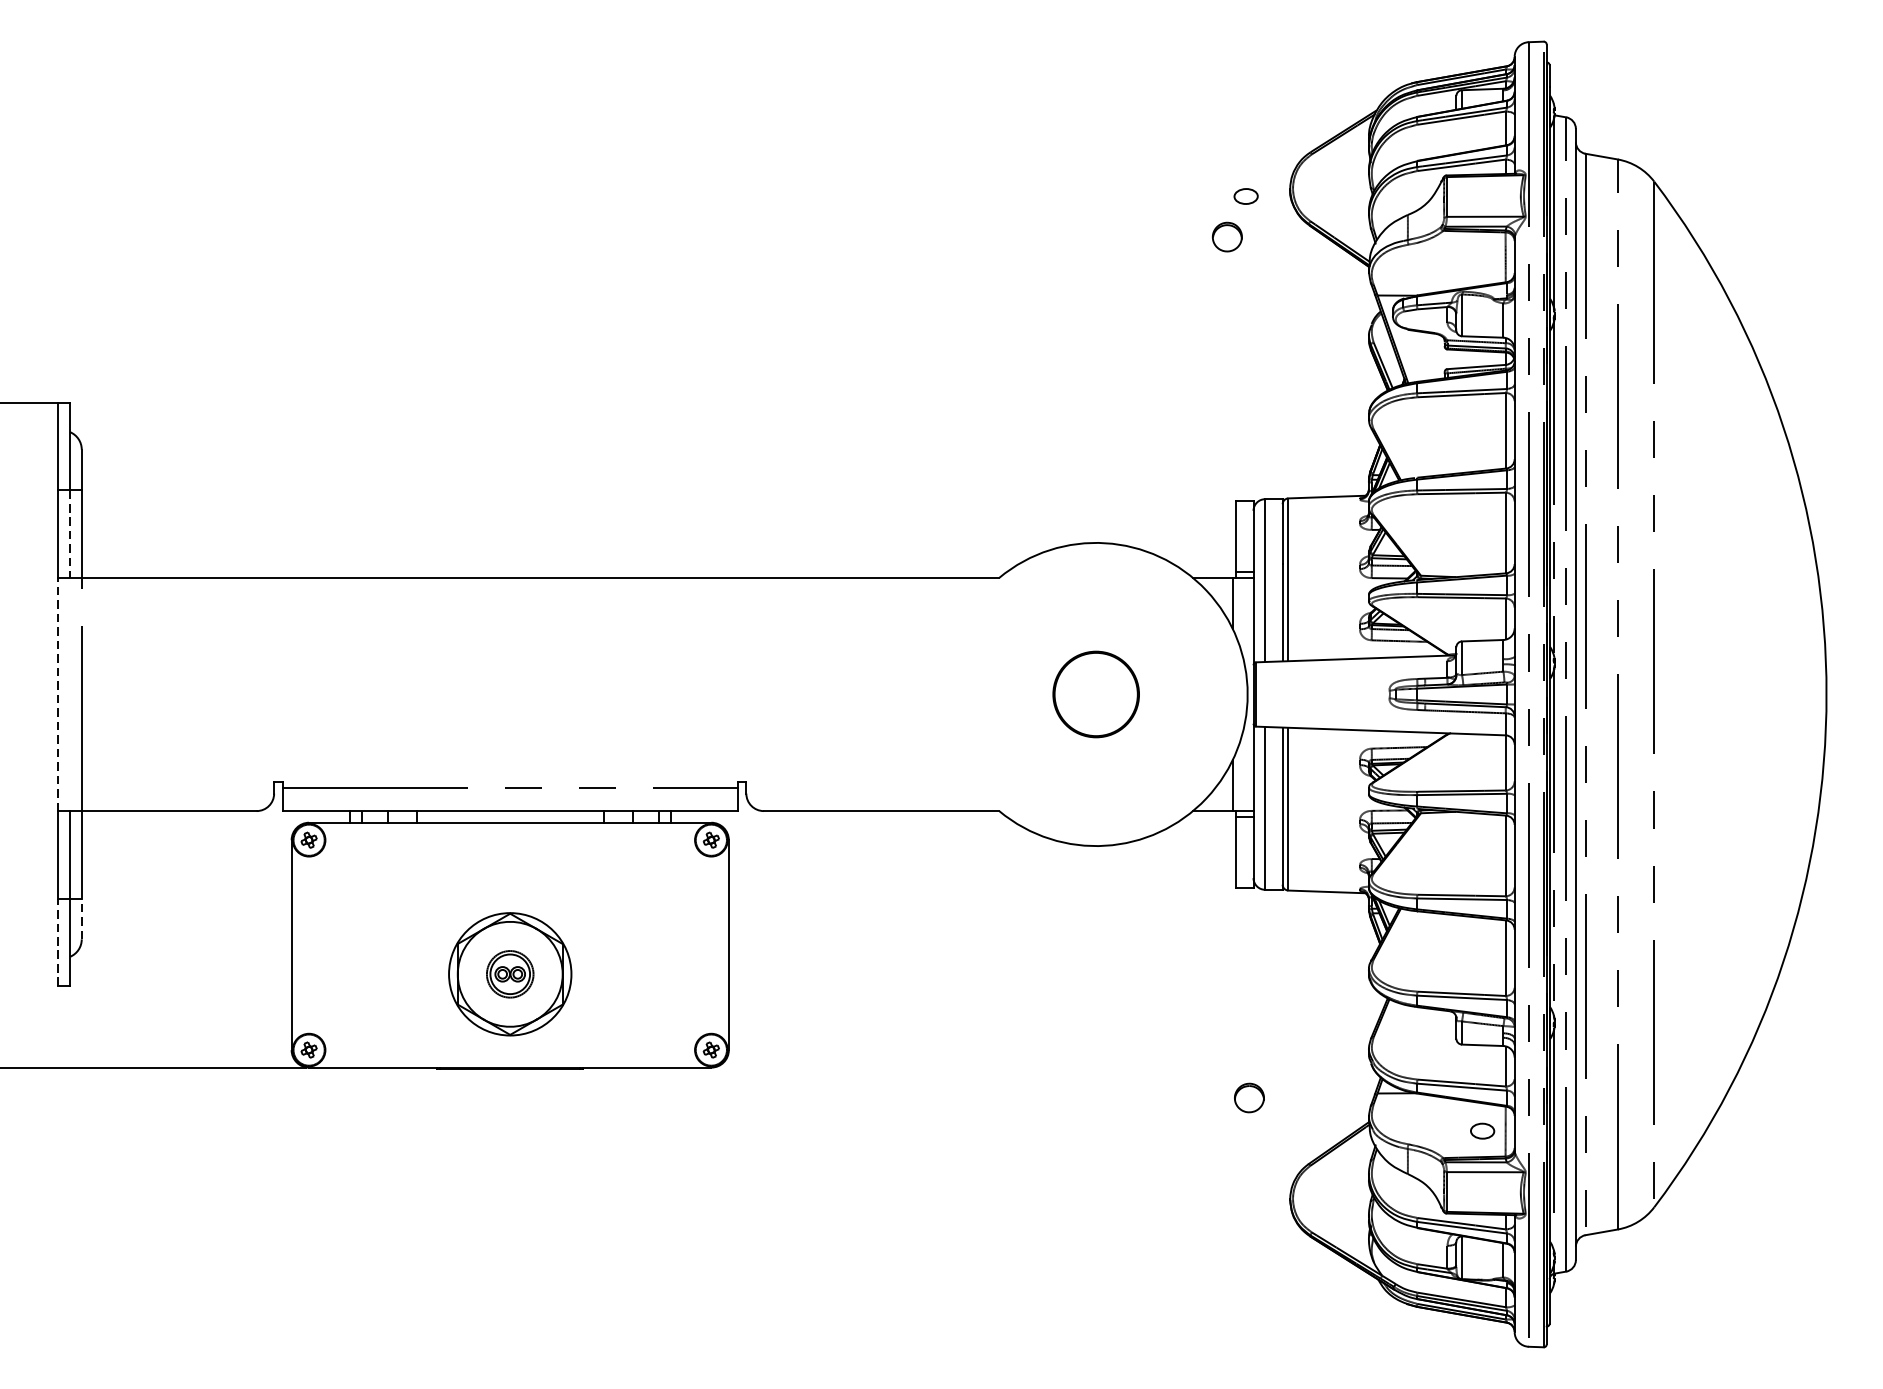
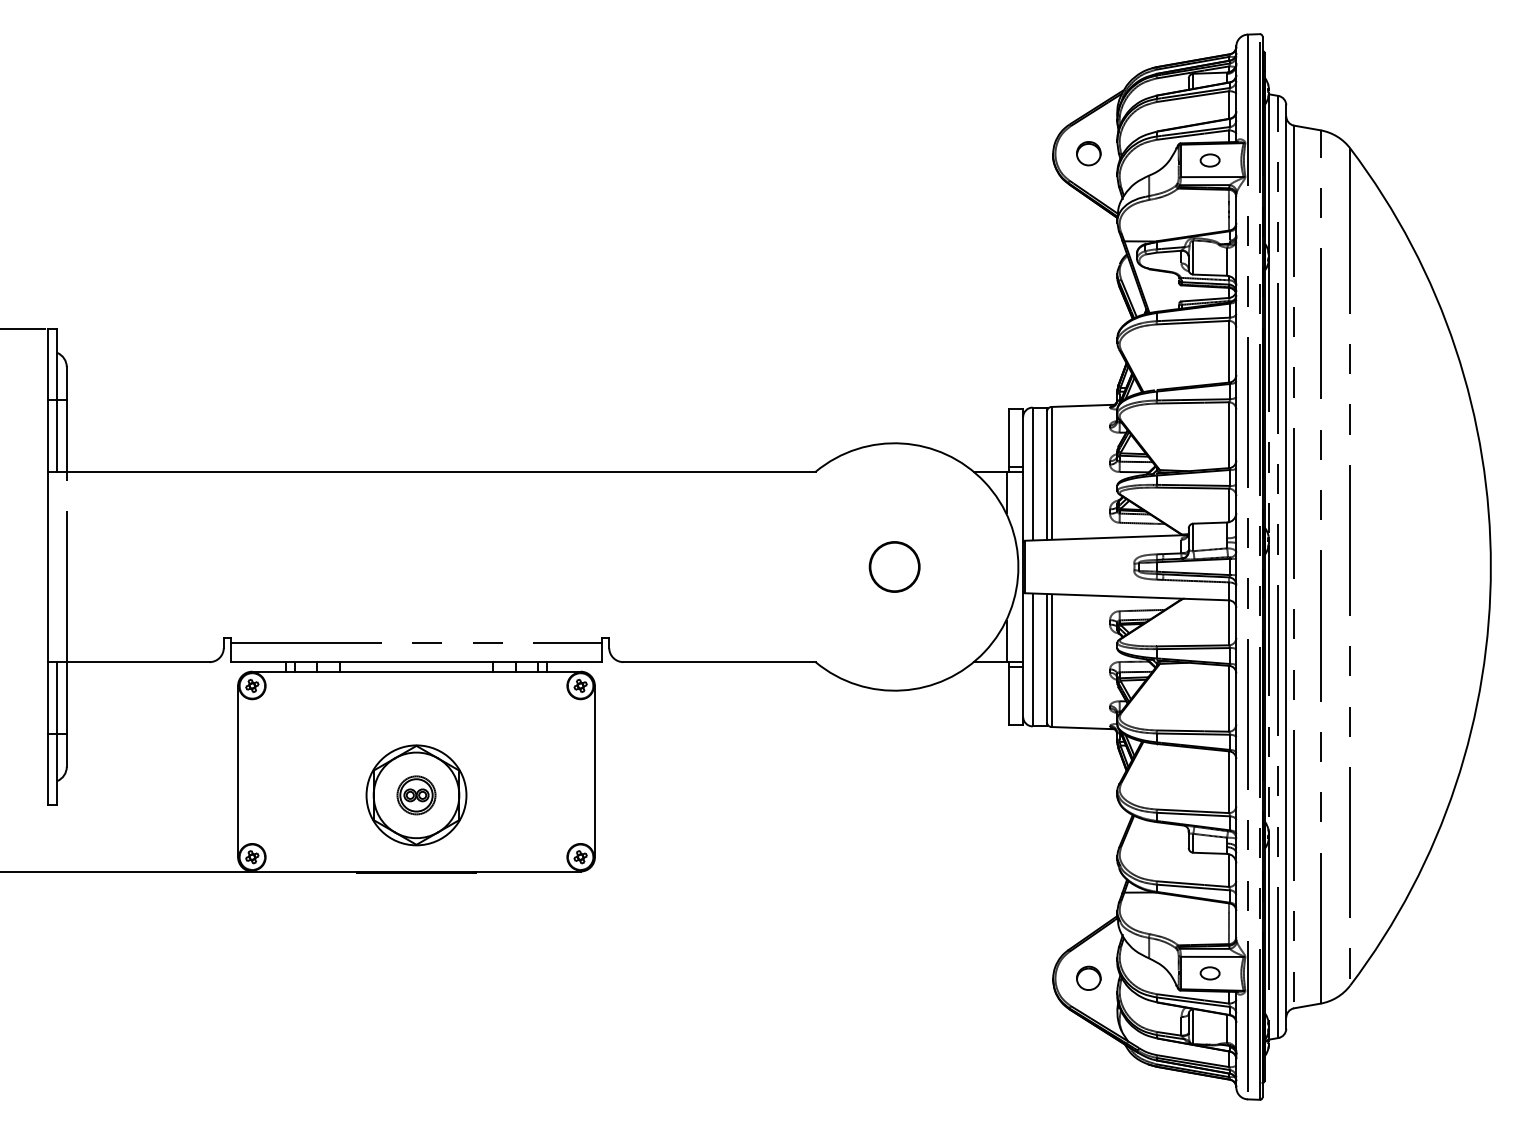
part: (1245, 196) -> (1209, 160), moved
part: (1226, 236) -> (1088, 153), moved
line: (70, 534) -> (57, 436), dashed -> solid
line: (58, 693) -> (47, 566), dashed -> solid
part: (1095, 693) -> (894, 566), size x0.71
line: (81, 919) -> (66, 750), dashed -> solid
line: (58, 942) -> (47, 769), dashed -> solid
part: (1249, 1096) -> (1088, 977), moved
part: (1481, 1131) -> (1209, 973), moved

